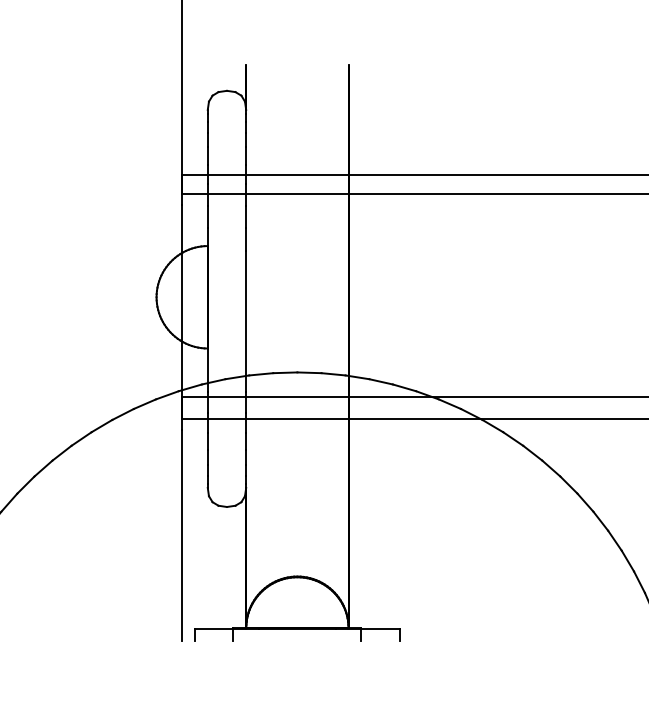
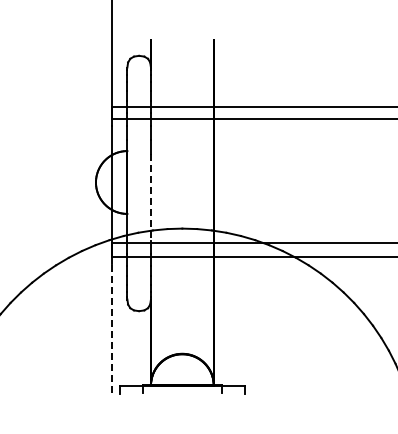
line: (245, 321) -> (150, 197), solid -> dashed
line: (181, 535) -> (111, 328), solid -> dashed

